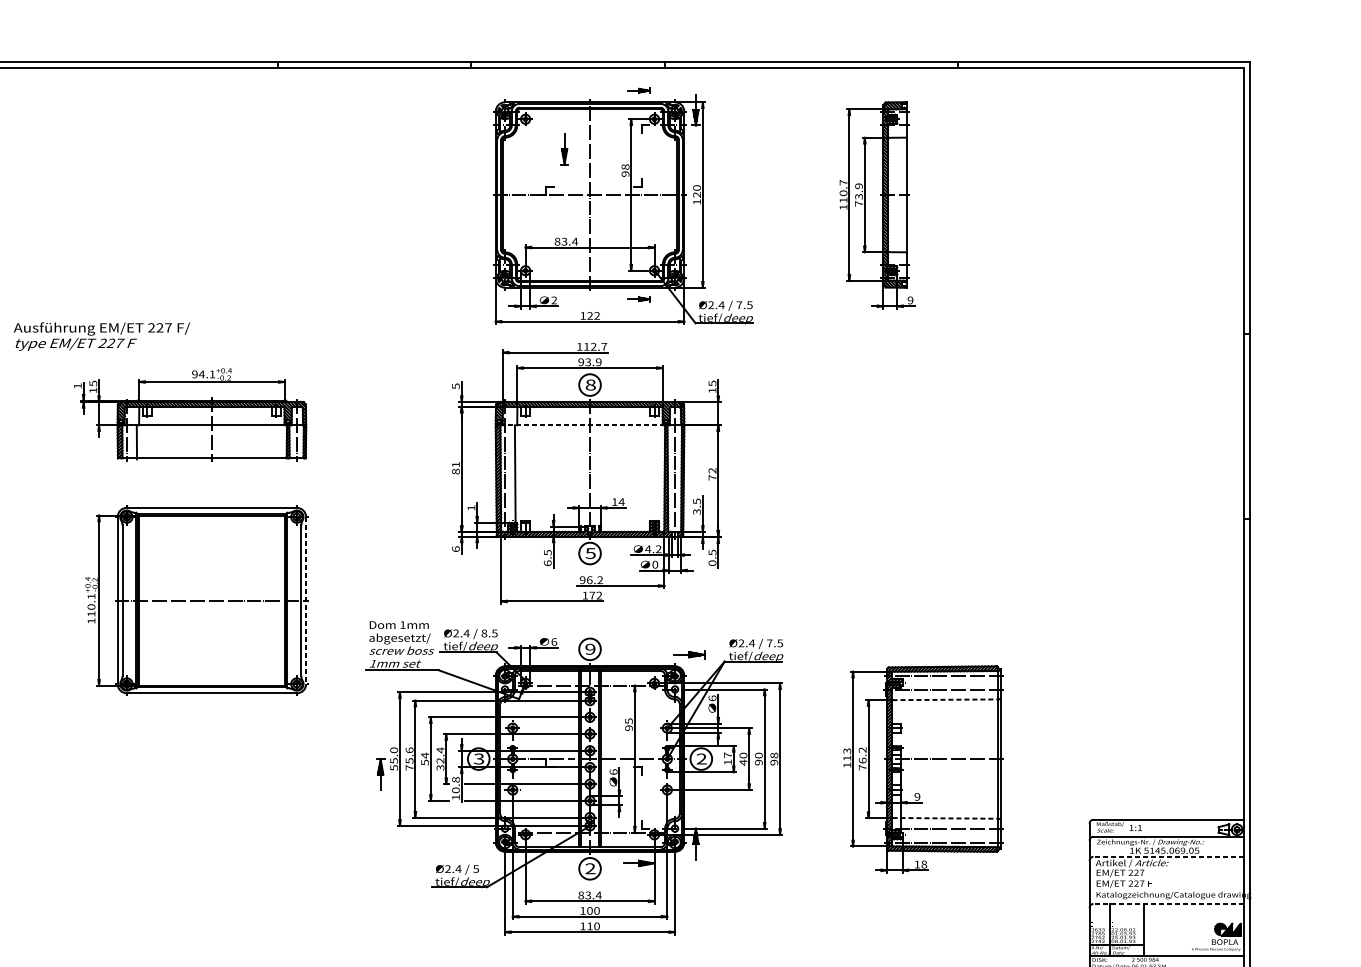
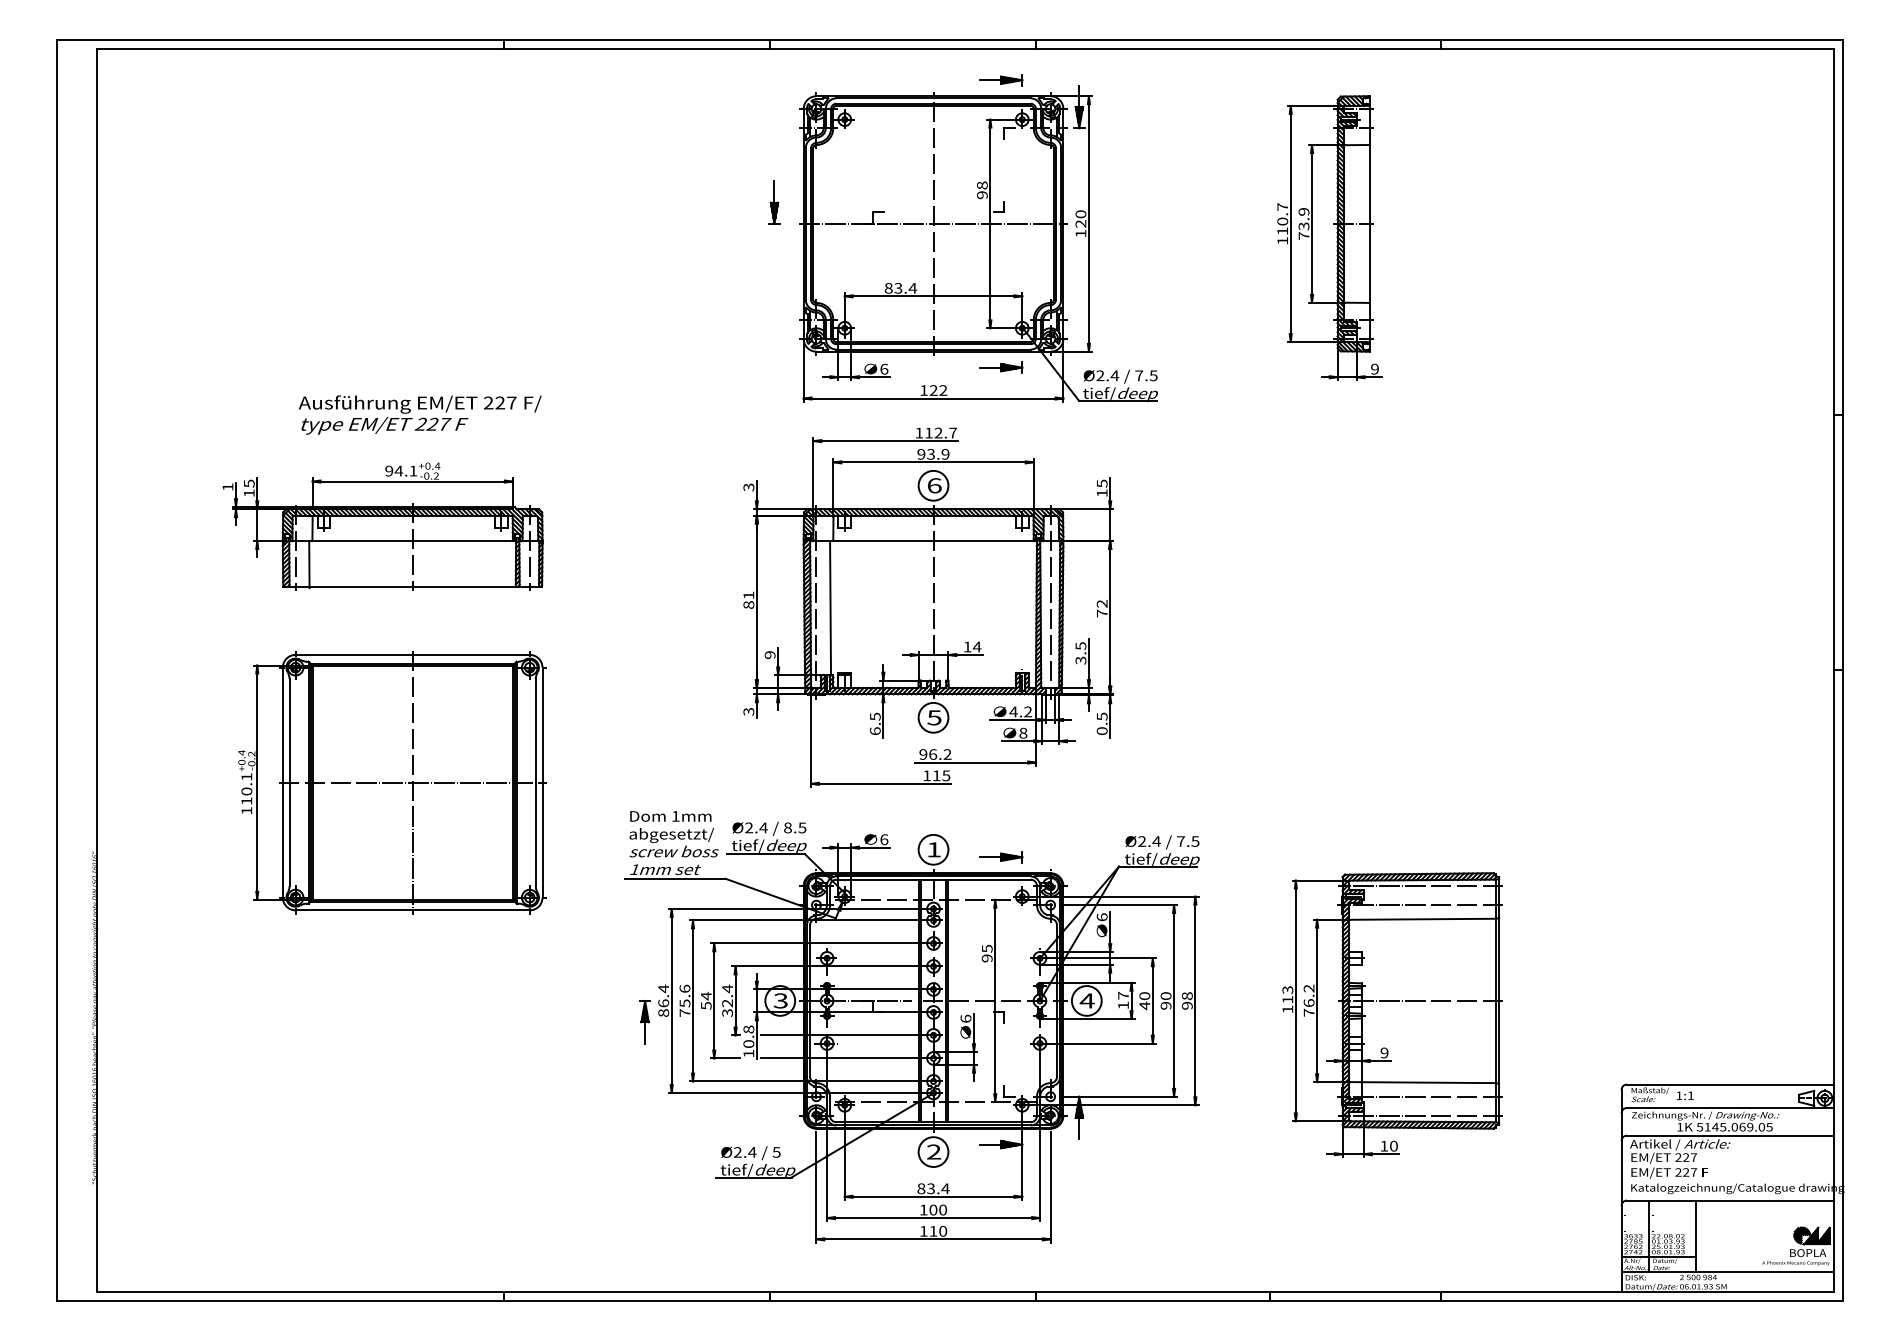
part: (639, 90) -> (1001, 80), size x1.43
part: (564, 148) -> (774, 202), moved
text: (554, 299) -> (884, 368), 2 -> 6
part: (639, 299) -> (1001, 367), size x1.43
text: (101, 336) -> (419, 414), moved
text: (590, 384) -> (934, 485), 8 -> 6
text: (455, 385) -> (748, 486), 5 -> 3
line: (583, 425) -> (924, 541), dashed -> solid
text: (470, 508) -> (769, 655), 1 -> 9
text: (455, 548) -> (748, 711), 6 -> 3
text: (655, 564) -> (1023, 733), 0 -> 8
text: (595, 595) -> (941, 775), 172 -> 115
line: (211, 600) -> (412, 782), added
line: (306, 600) -> (542, 782), dashed -> solid
text: (590, 649) -> (933, 849), 9 -> 1
part: (689, 654) -> (1001, 857), moved
line: (945, 699) -> (1423, 919), dashed -> solid
text: (393, 758) -> (663, 1000), 55.0 -> 86.4
text: (701, 758) -> (1086, 1000), 2 -> 4
line: (945, 818) -> (1423, 1082), dashed -> solid
line: (1168, 856) -> (1730, 1135), dashed -> solid
text: (923, 864) -> (1393, 1146), 18 -> 10
line: (1168, 903) -> (1730, 1200), dashed -> solid

